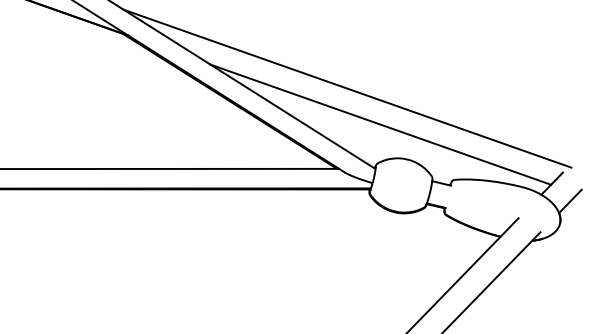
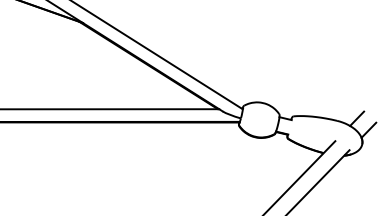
line: (347, 88) -> (224, 57), removed
line: (381, 124) -> (246, 80), removed

